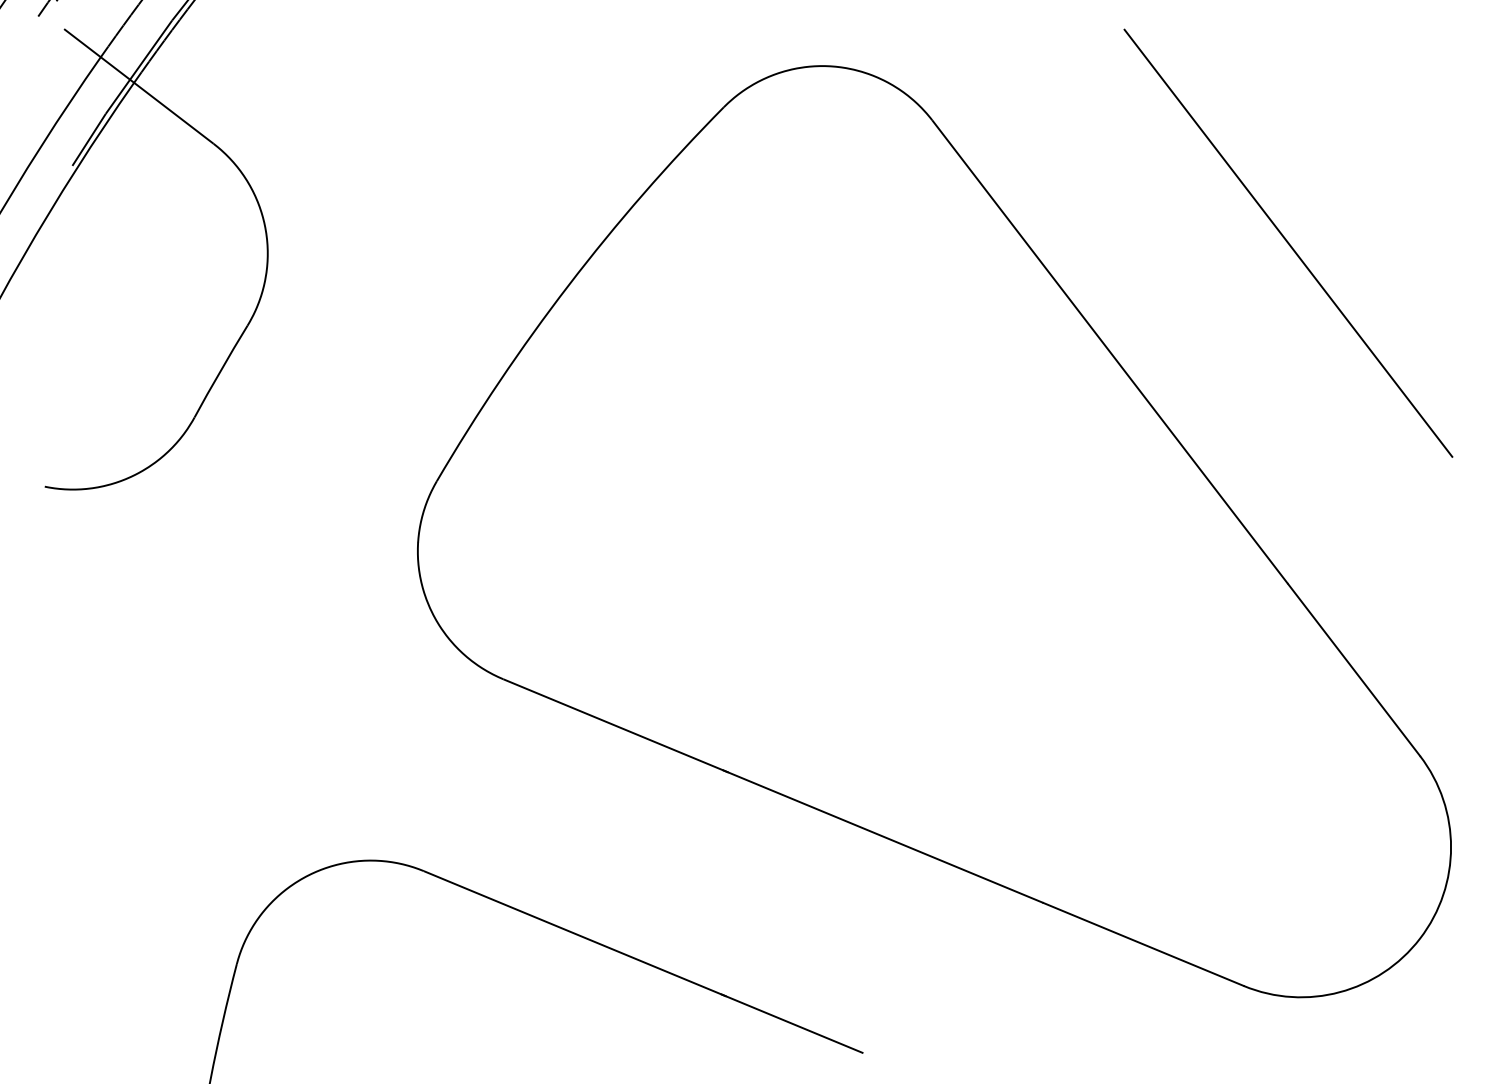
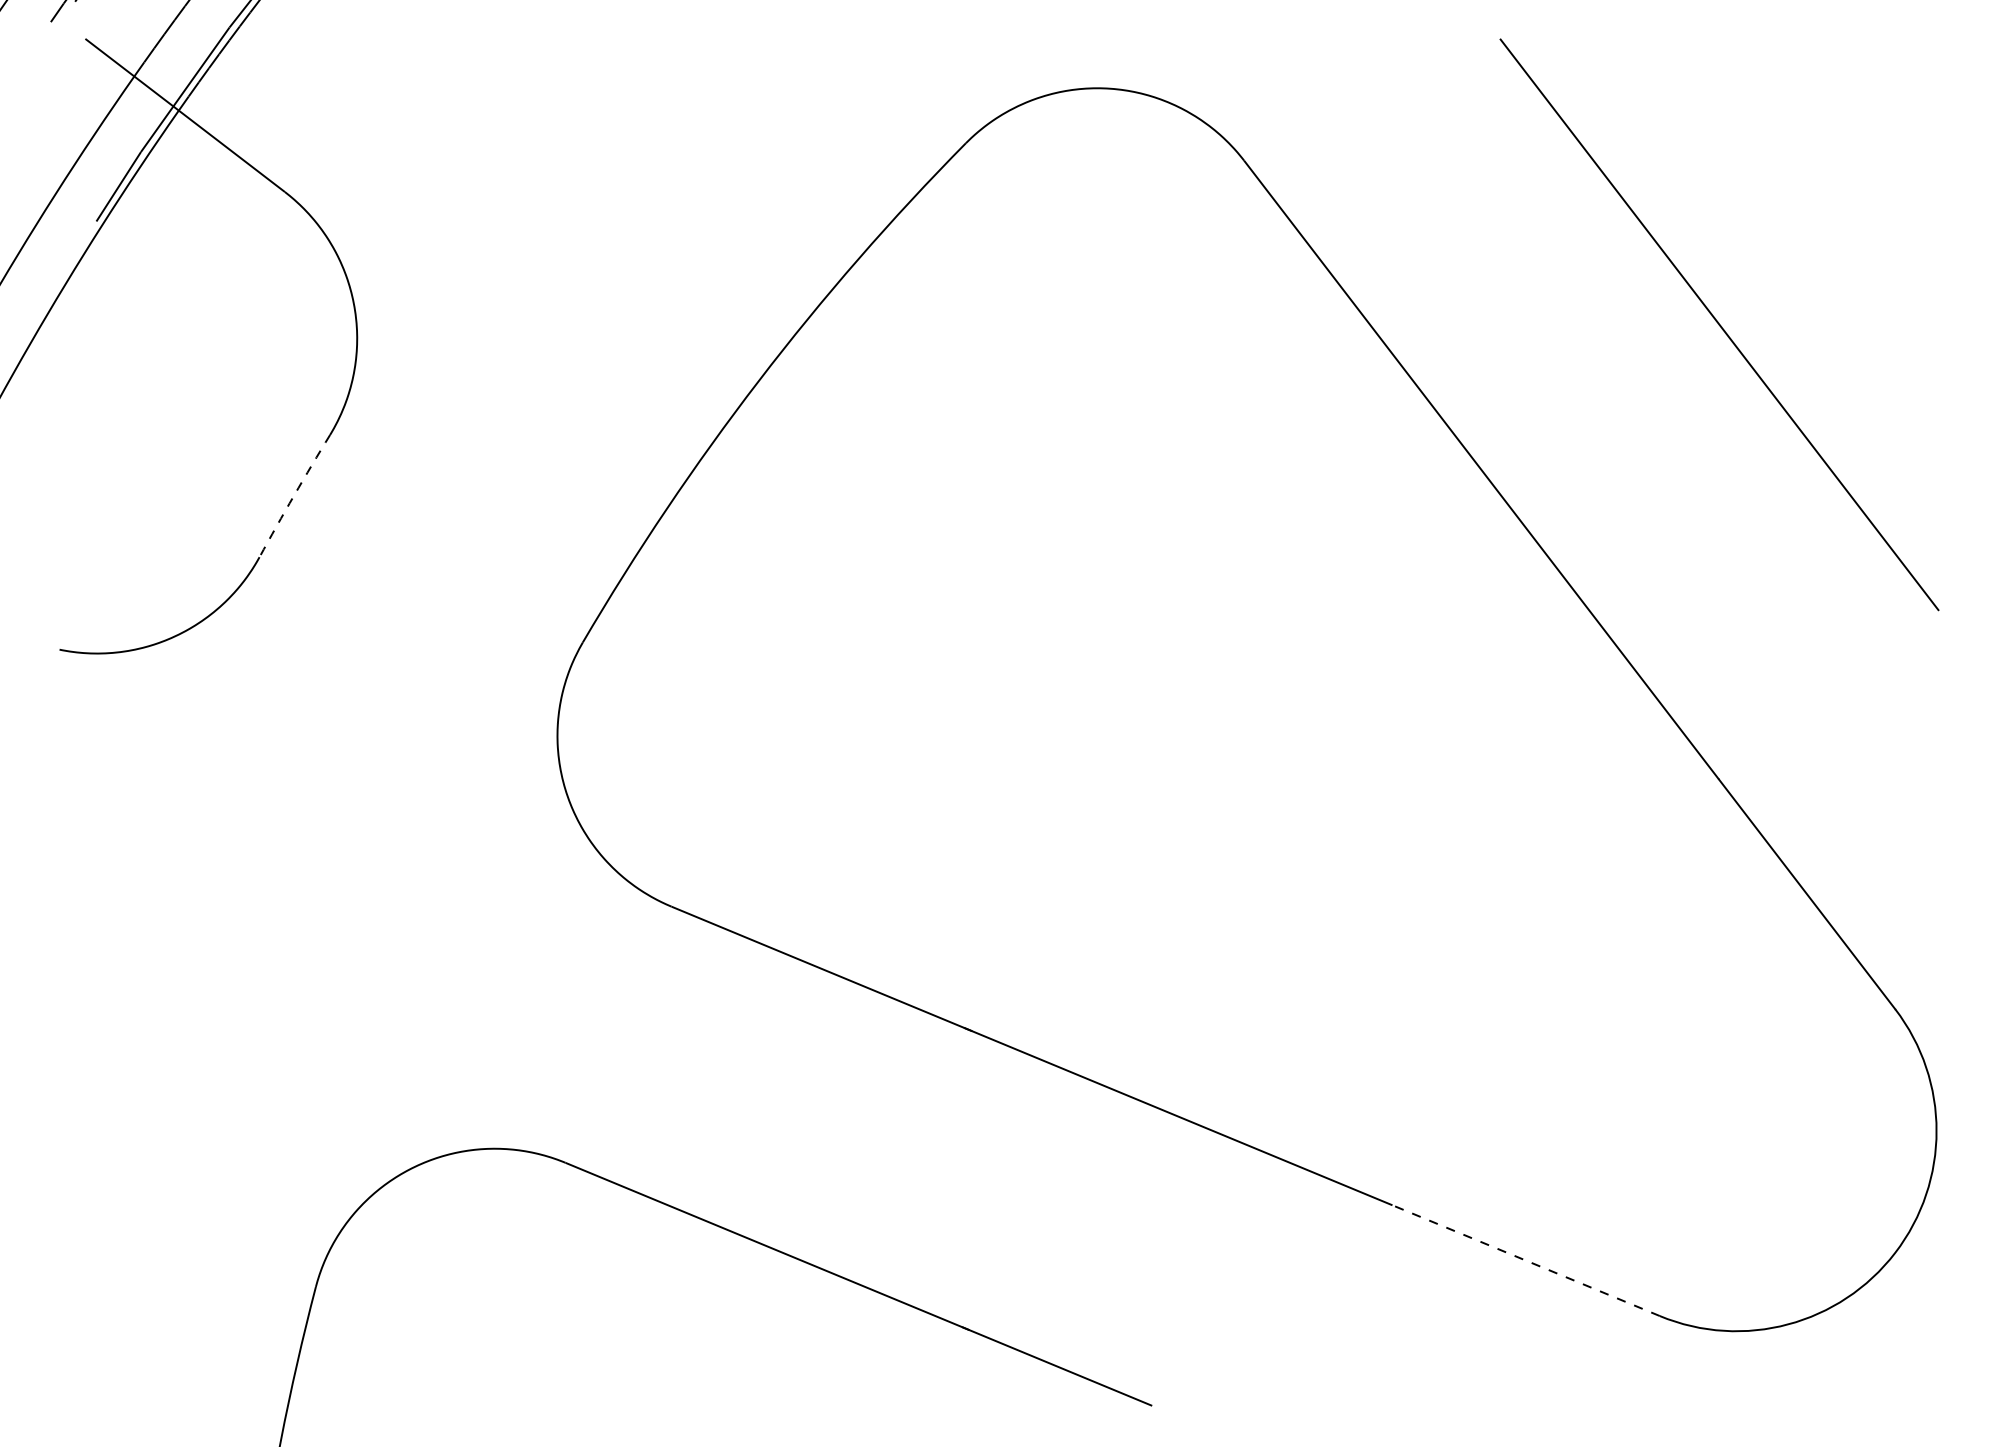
arc: (220, 371) -> (294, 495), solid -> dashed
line: (1143, 944) -> (1526, 1260), solid -> dashed

